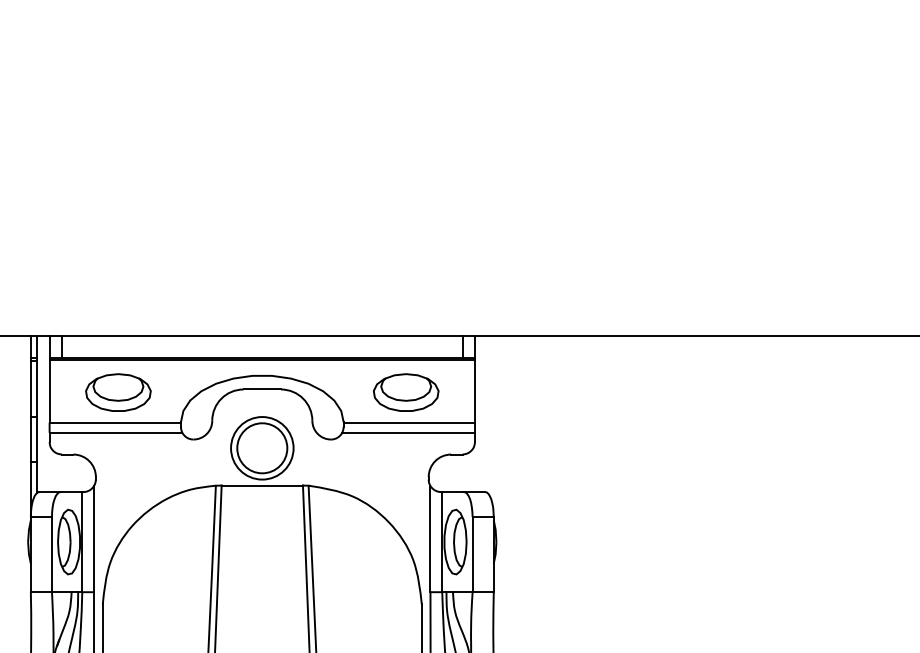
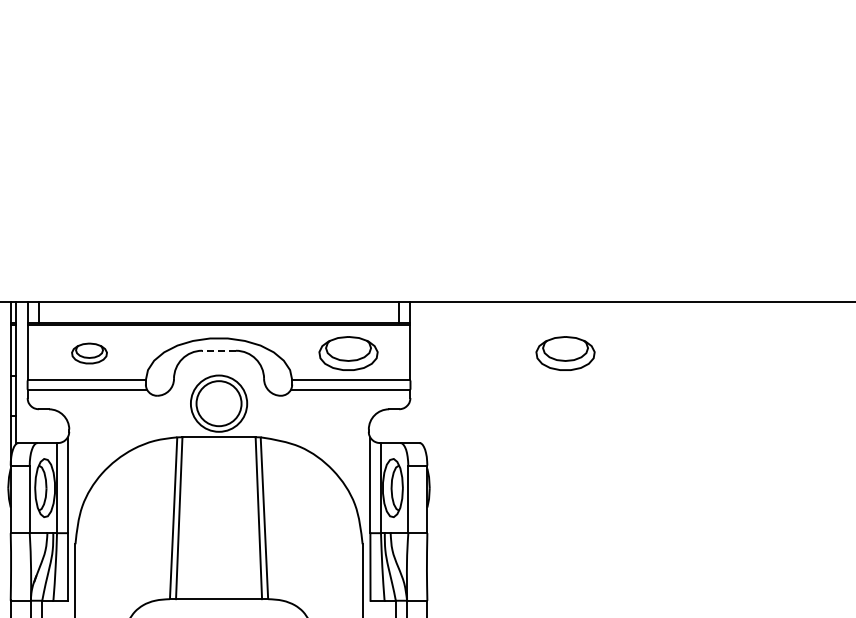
line: (262, 389) -> (219, 350), solid -> dashed
part: (118, 392) -> (89, 353), size x0.6
part: (647, 392) -> (565, 353), added

